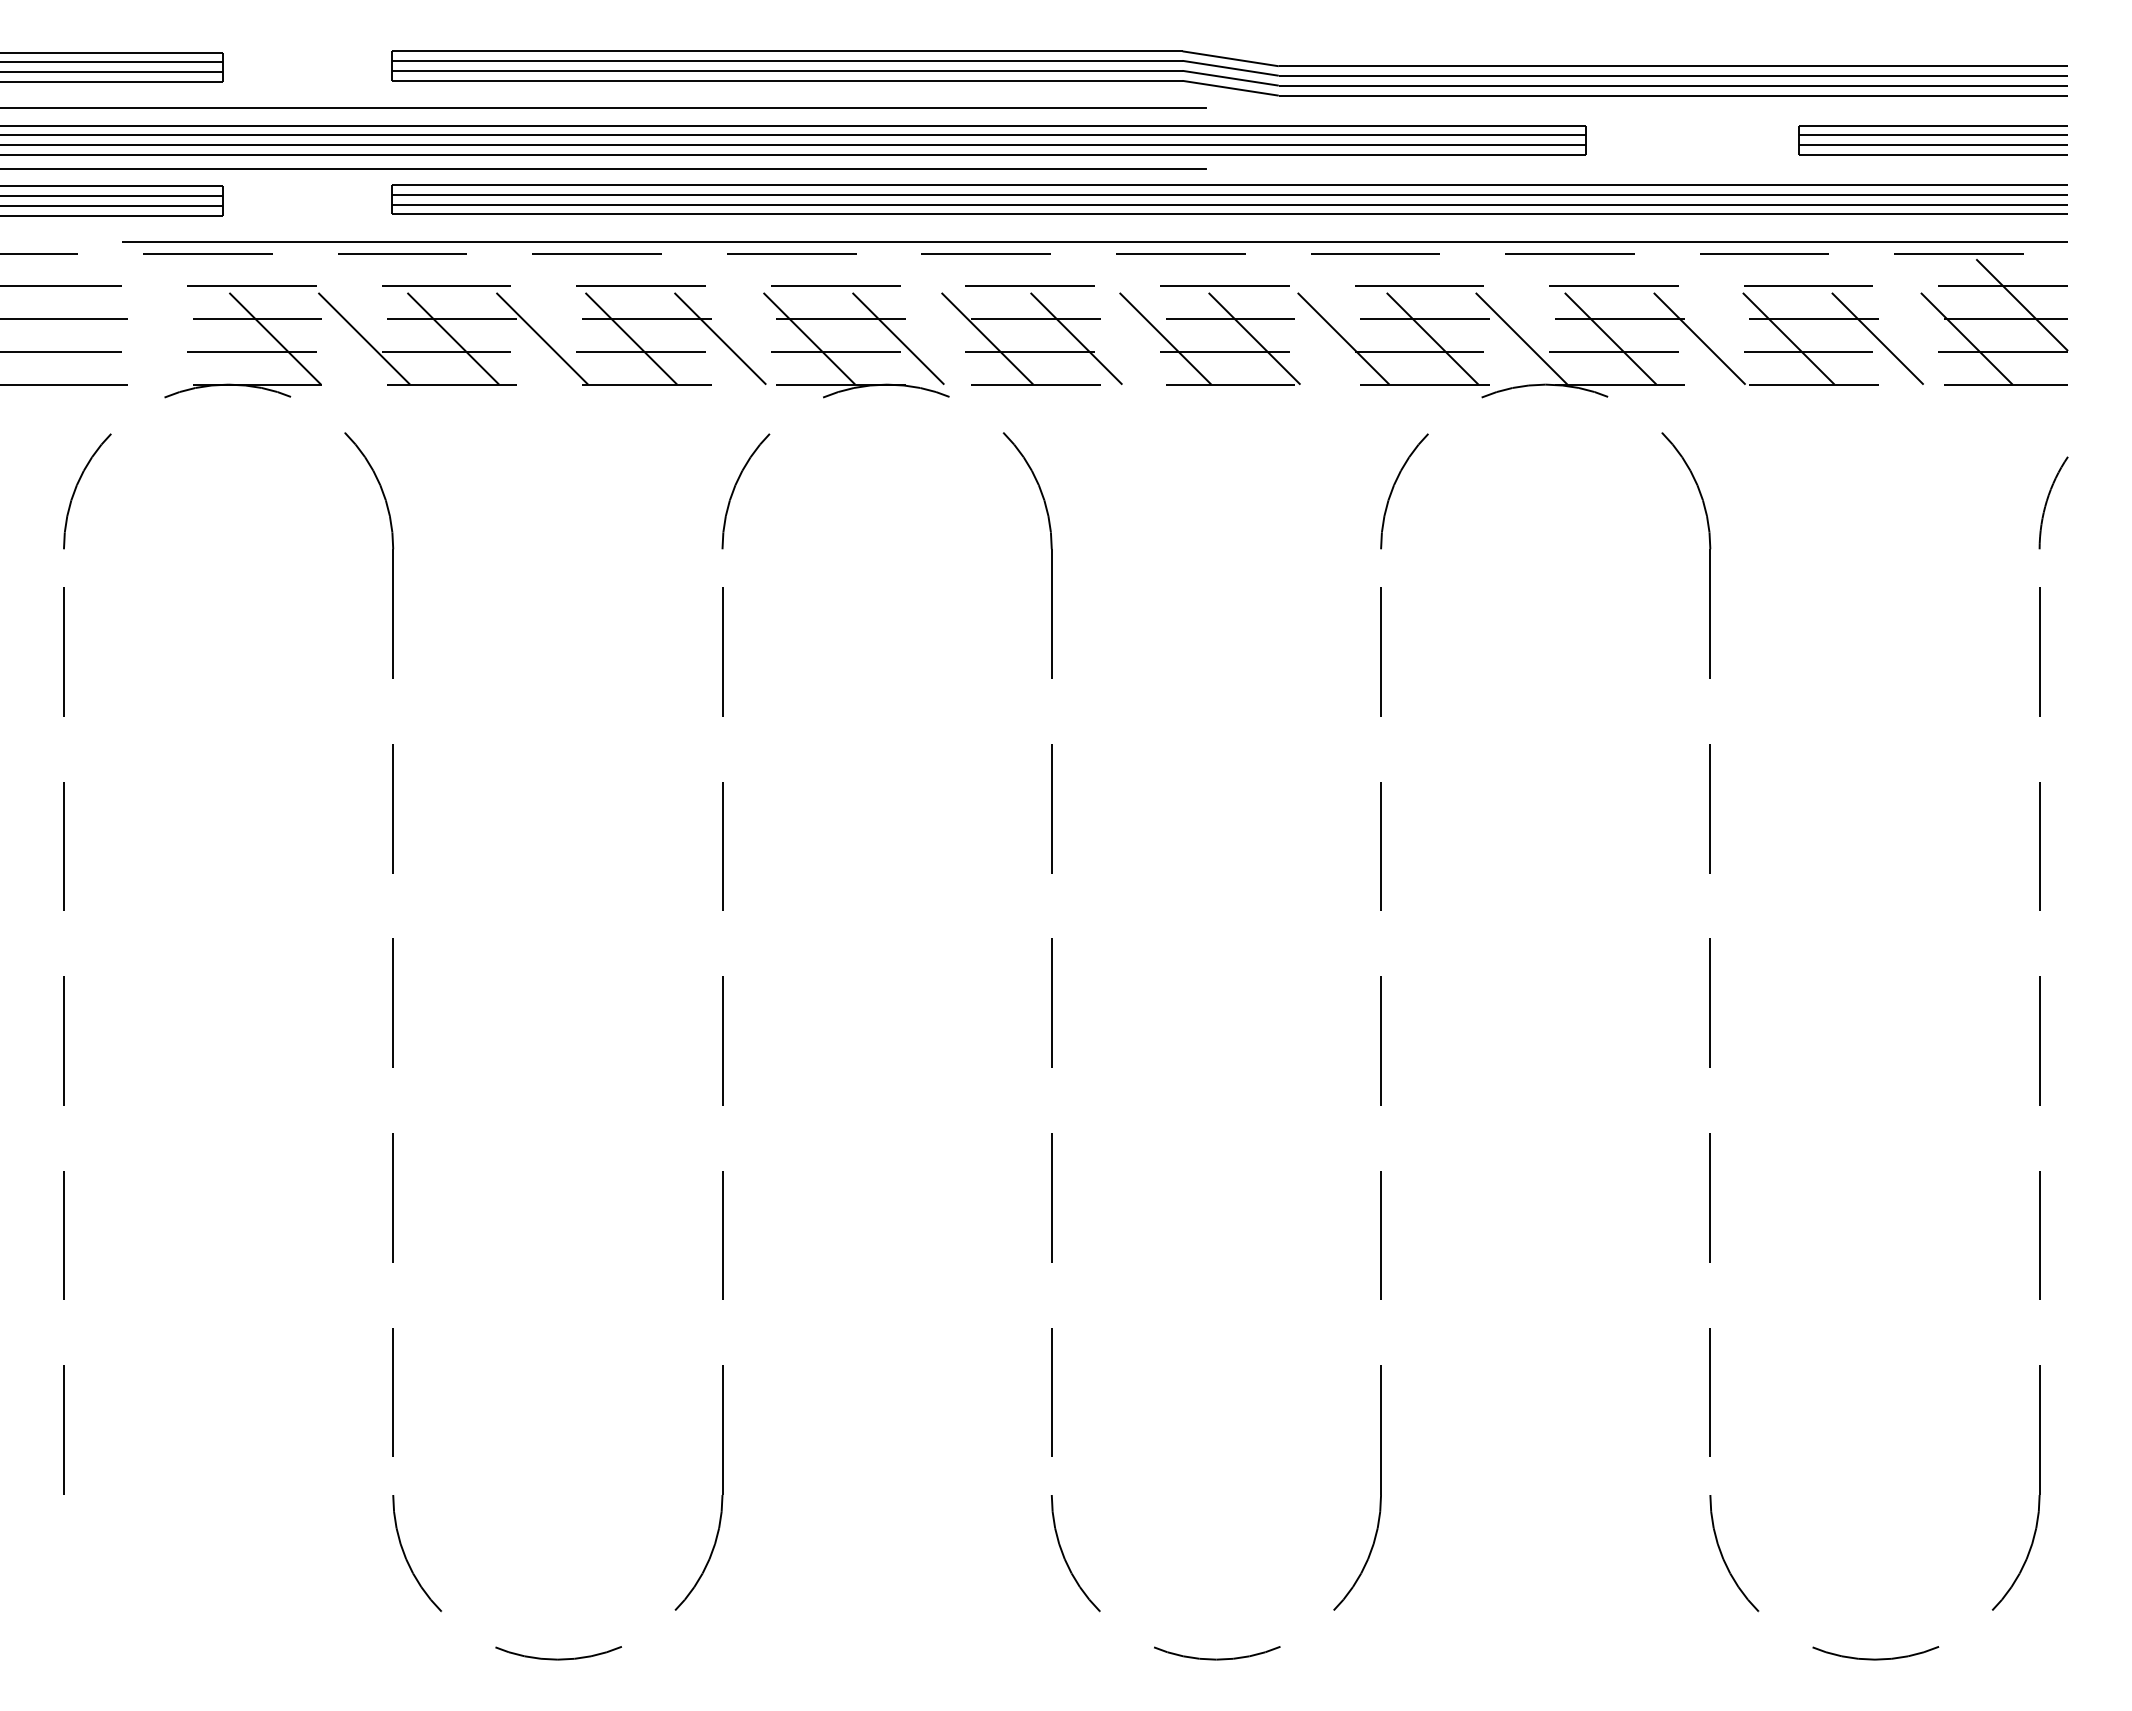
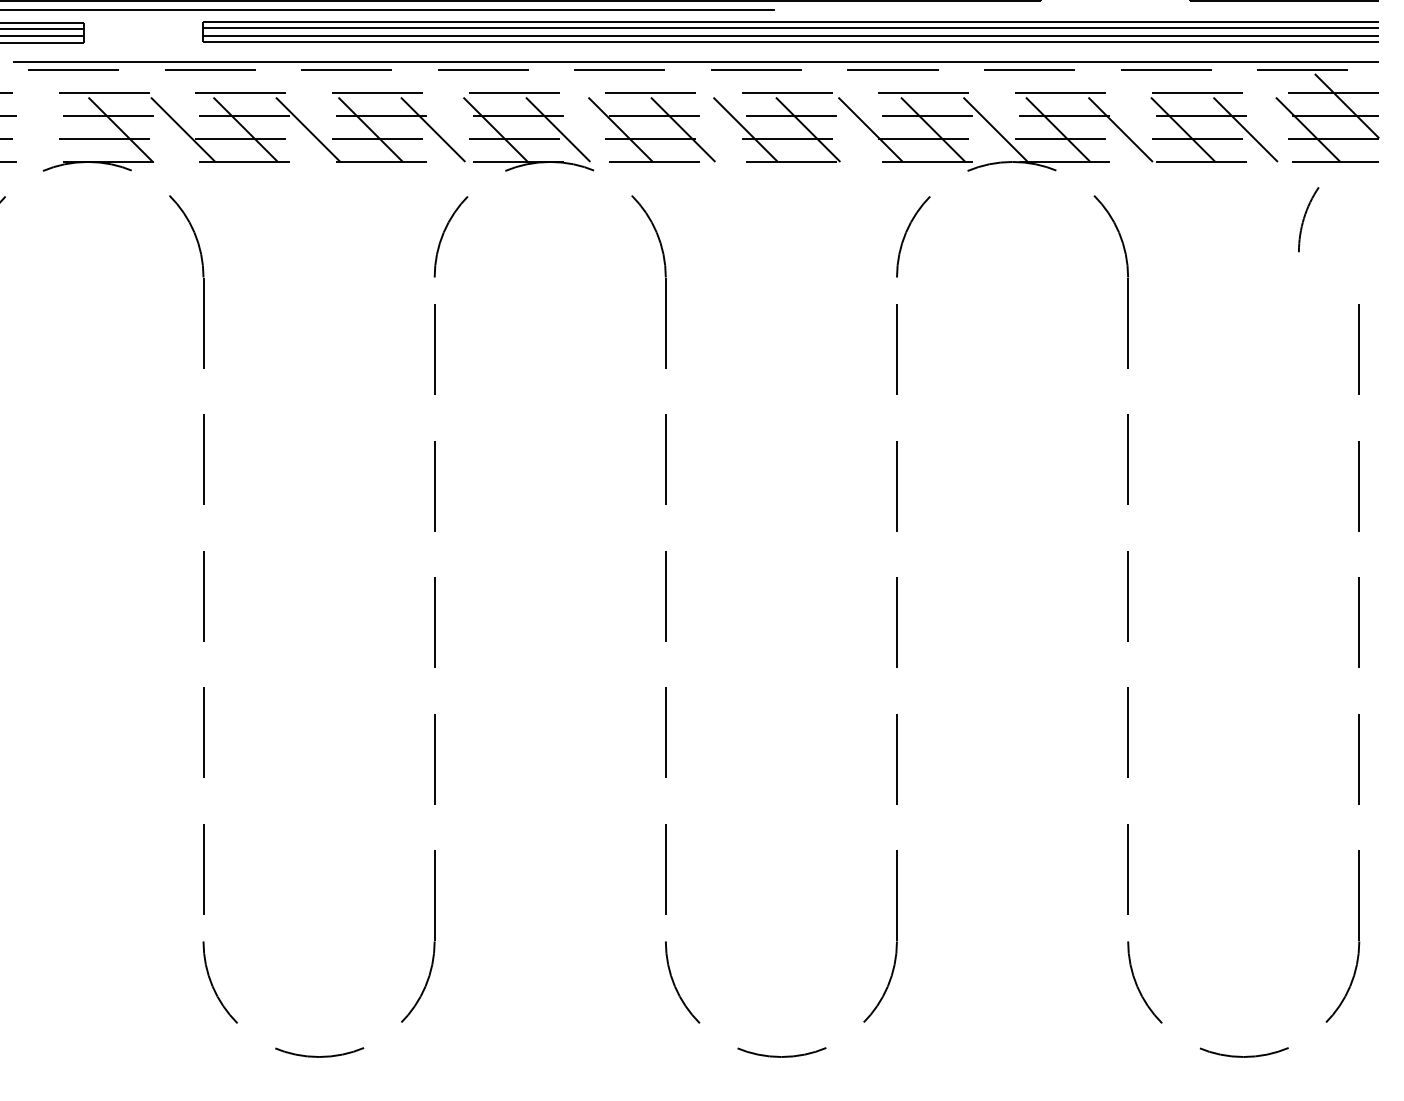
arc: (2048, 499) -> (1305, 217), moved

